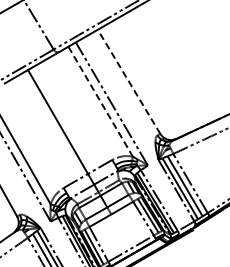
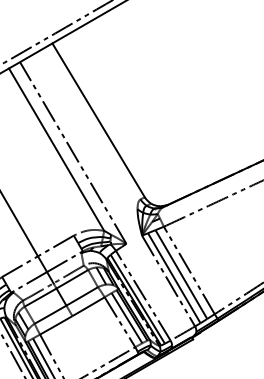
line: (129, 81) -> (99, 119), dashed -> solid
line: (100, 101) -> (56, 149), dashed -> solid

